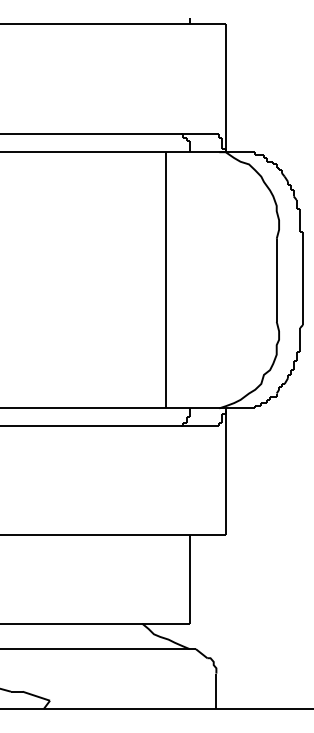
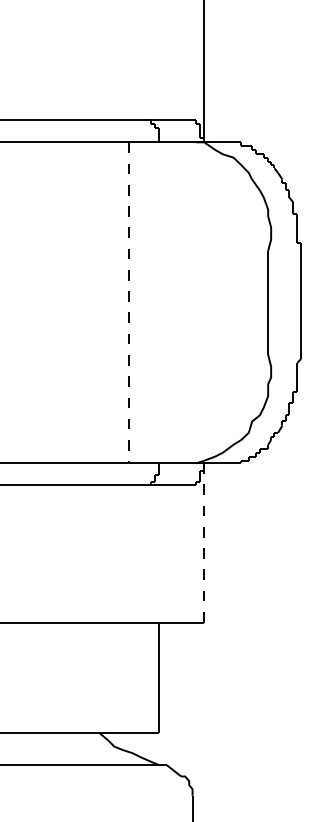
line: (165, 280) -> (128, 303), solid -> dashed
line: (225, 471) -> (203, 542), solid -> dashed

